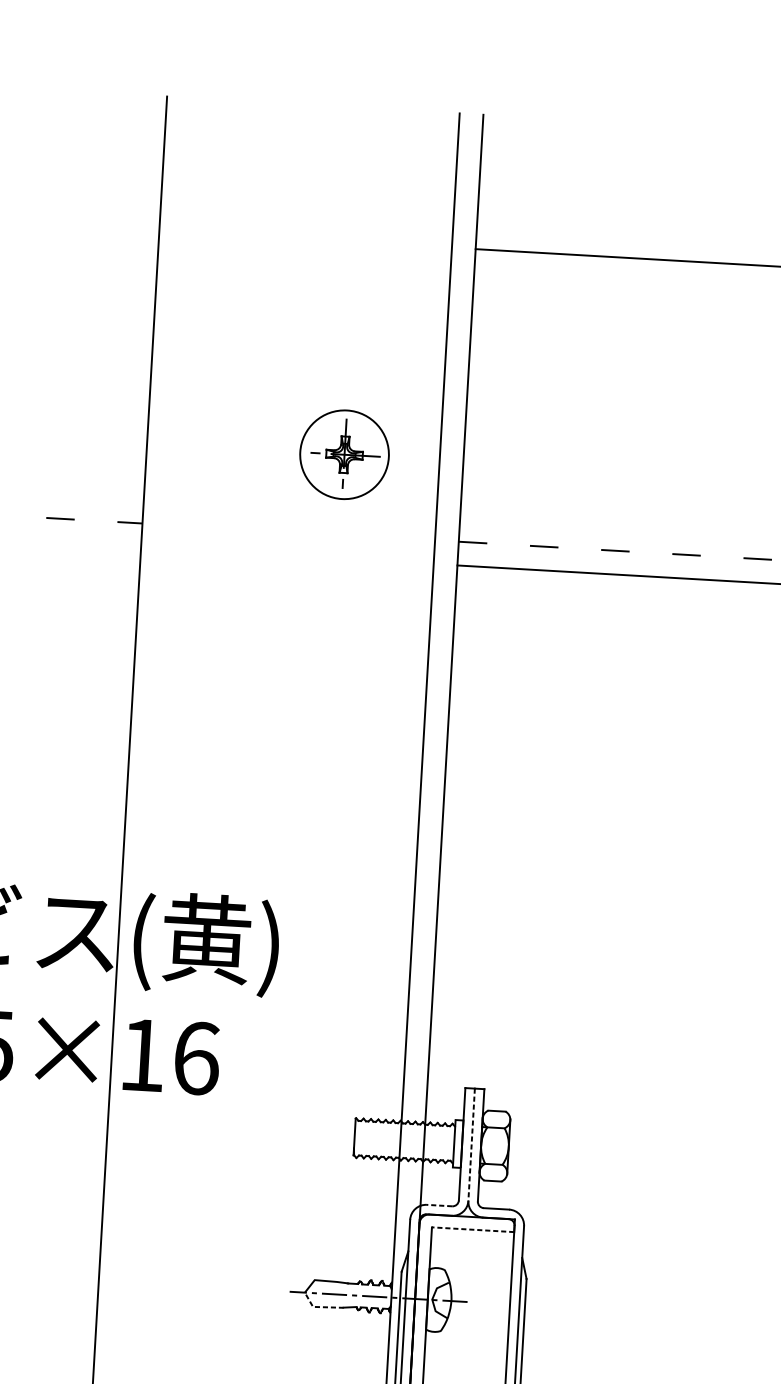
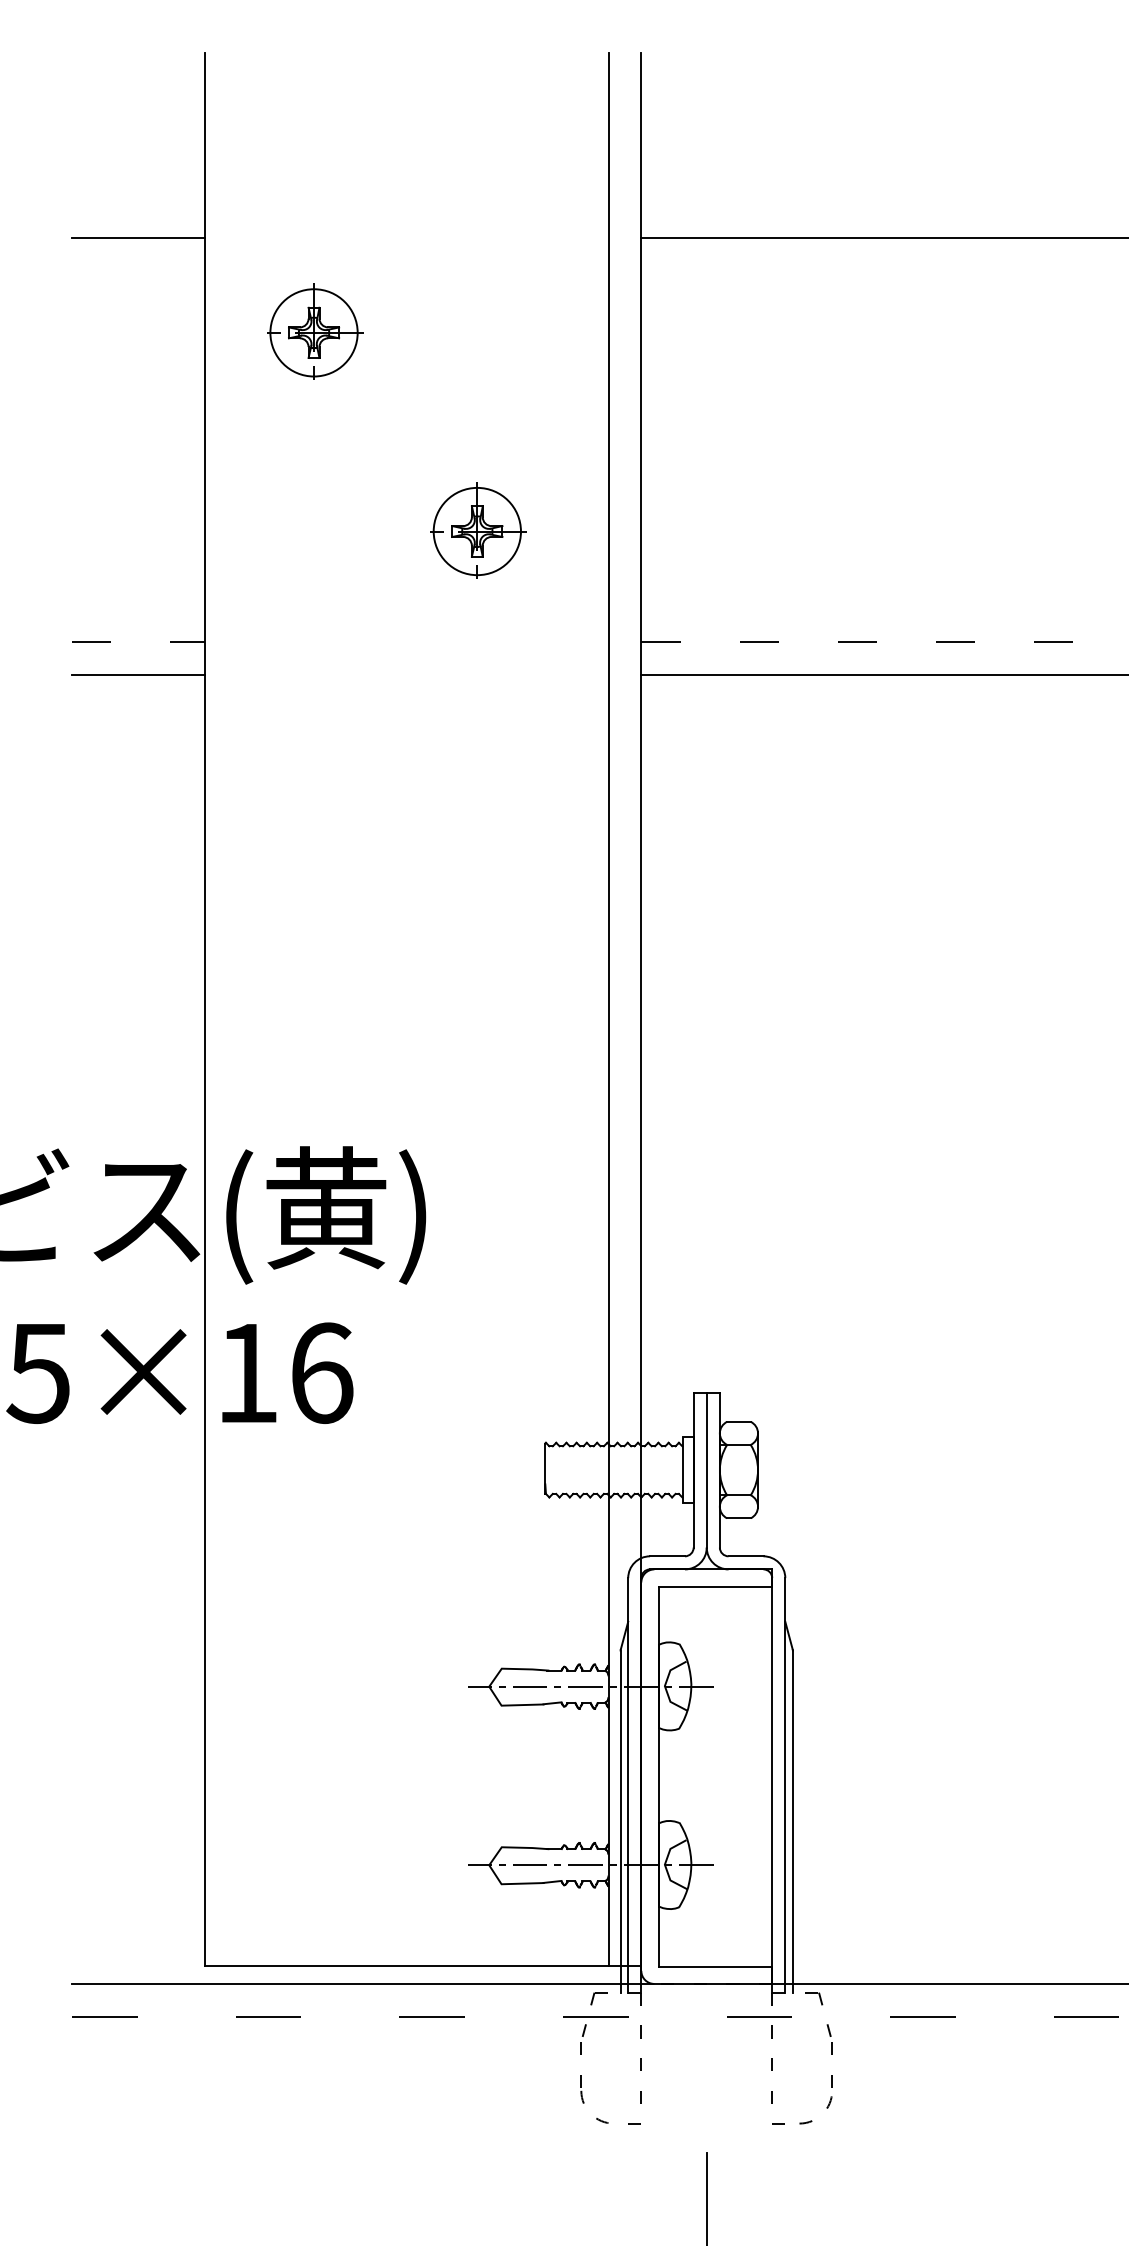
line: (111, 228) -> (138, 238), added
part: (235, 303) -> (315, 331), added
circle: (343, 454) -> (476, 531), size x0.71
line: (92, 544) -> (138, 674), added
line: (471, 1145) -> (706, 1470), dashed -> solid
line: (438, 1205) -> (666, 1556), dashed -> solid
line: (473, 1229) -> (715, 1586), dashed -> solid
line: (320, 1307) -> (511, 1705), dashed -> solid

